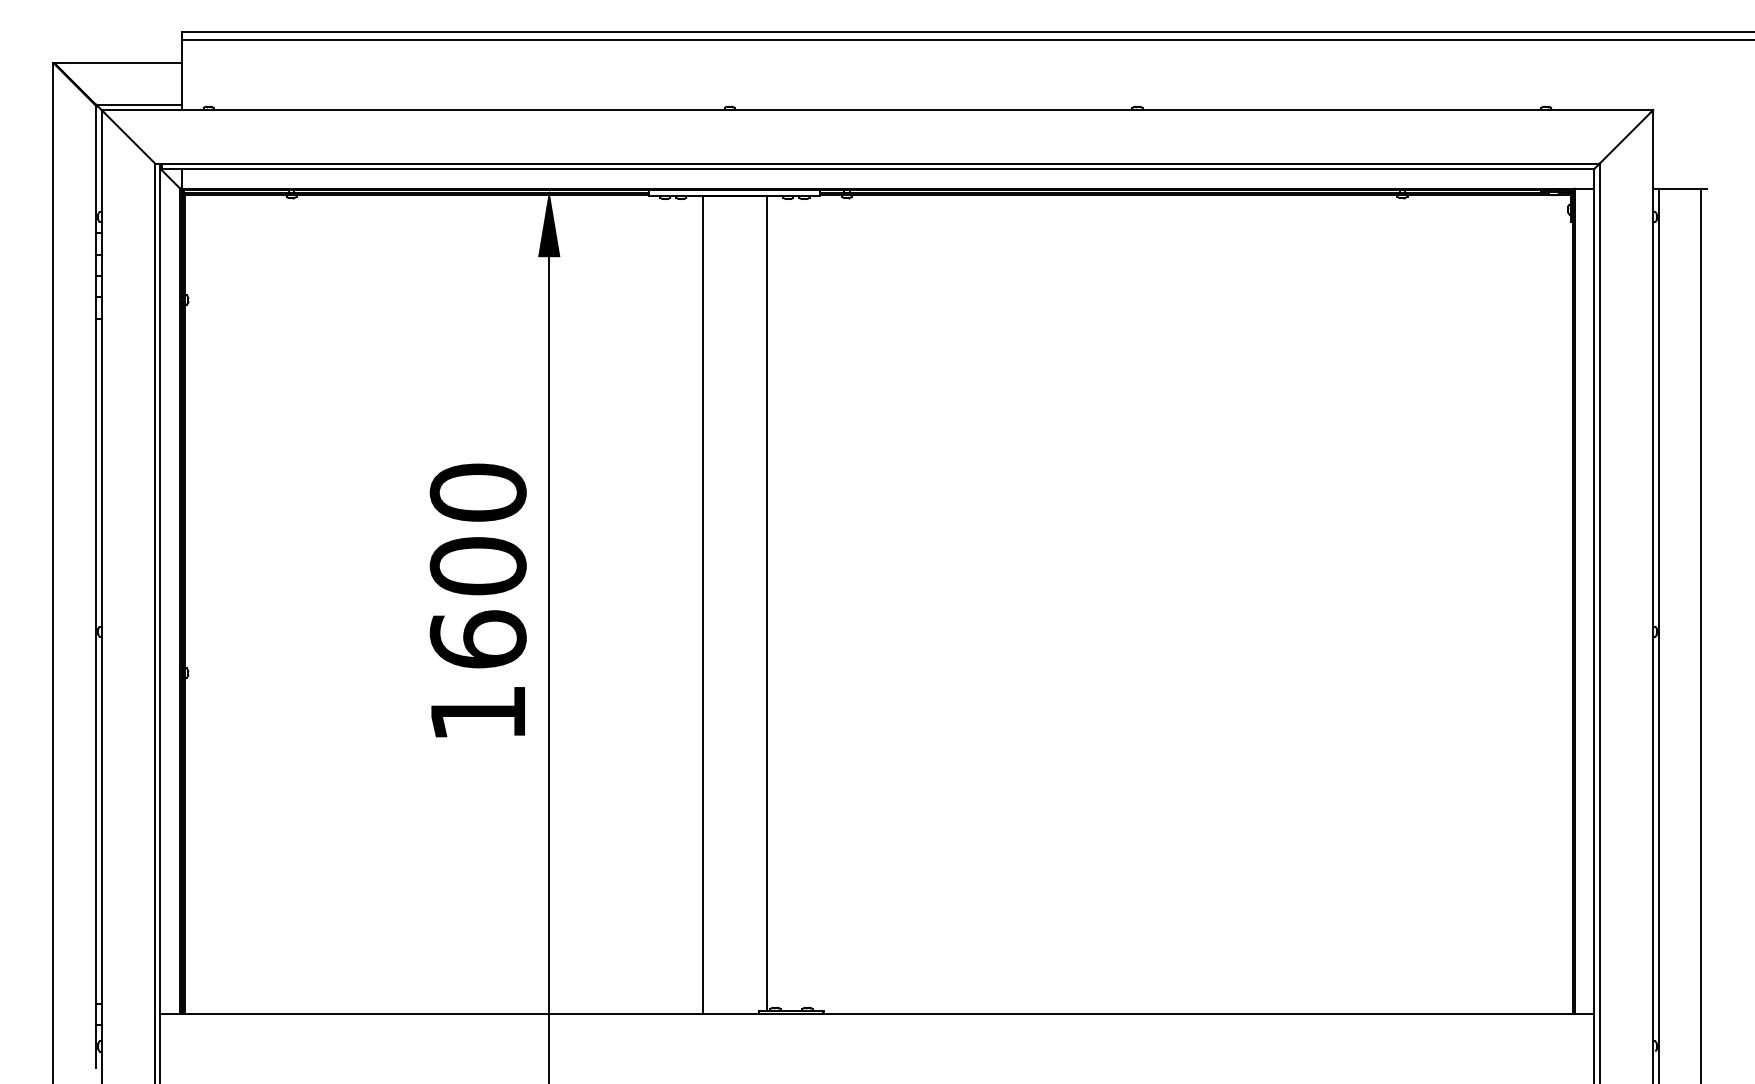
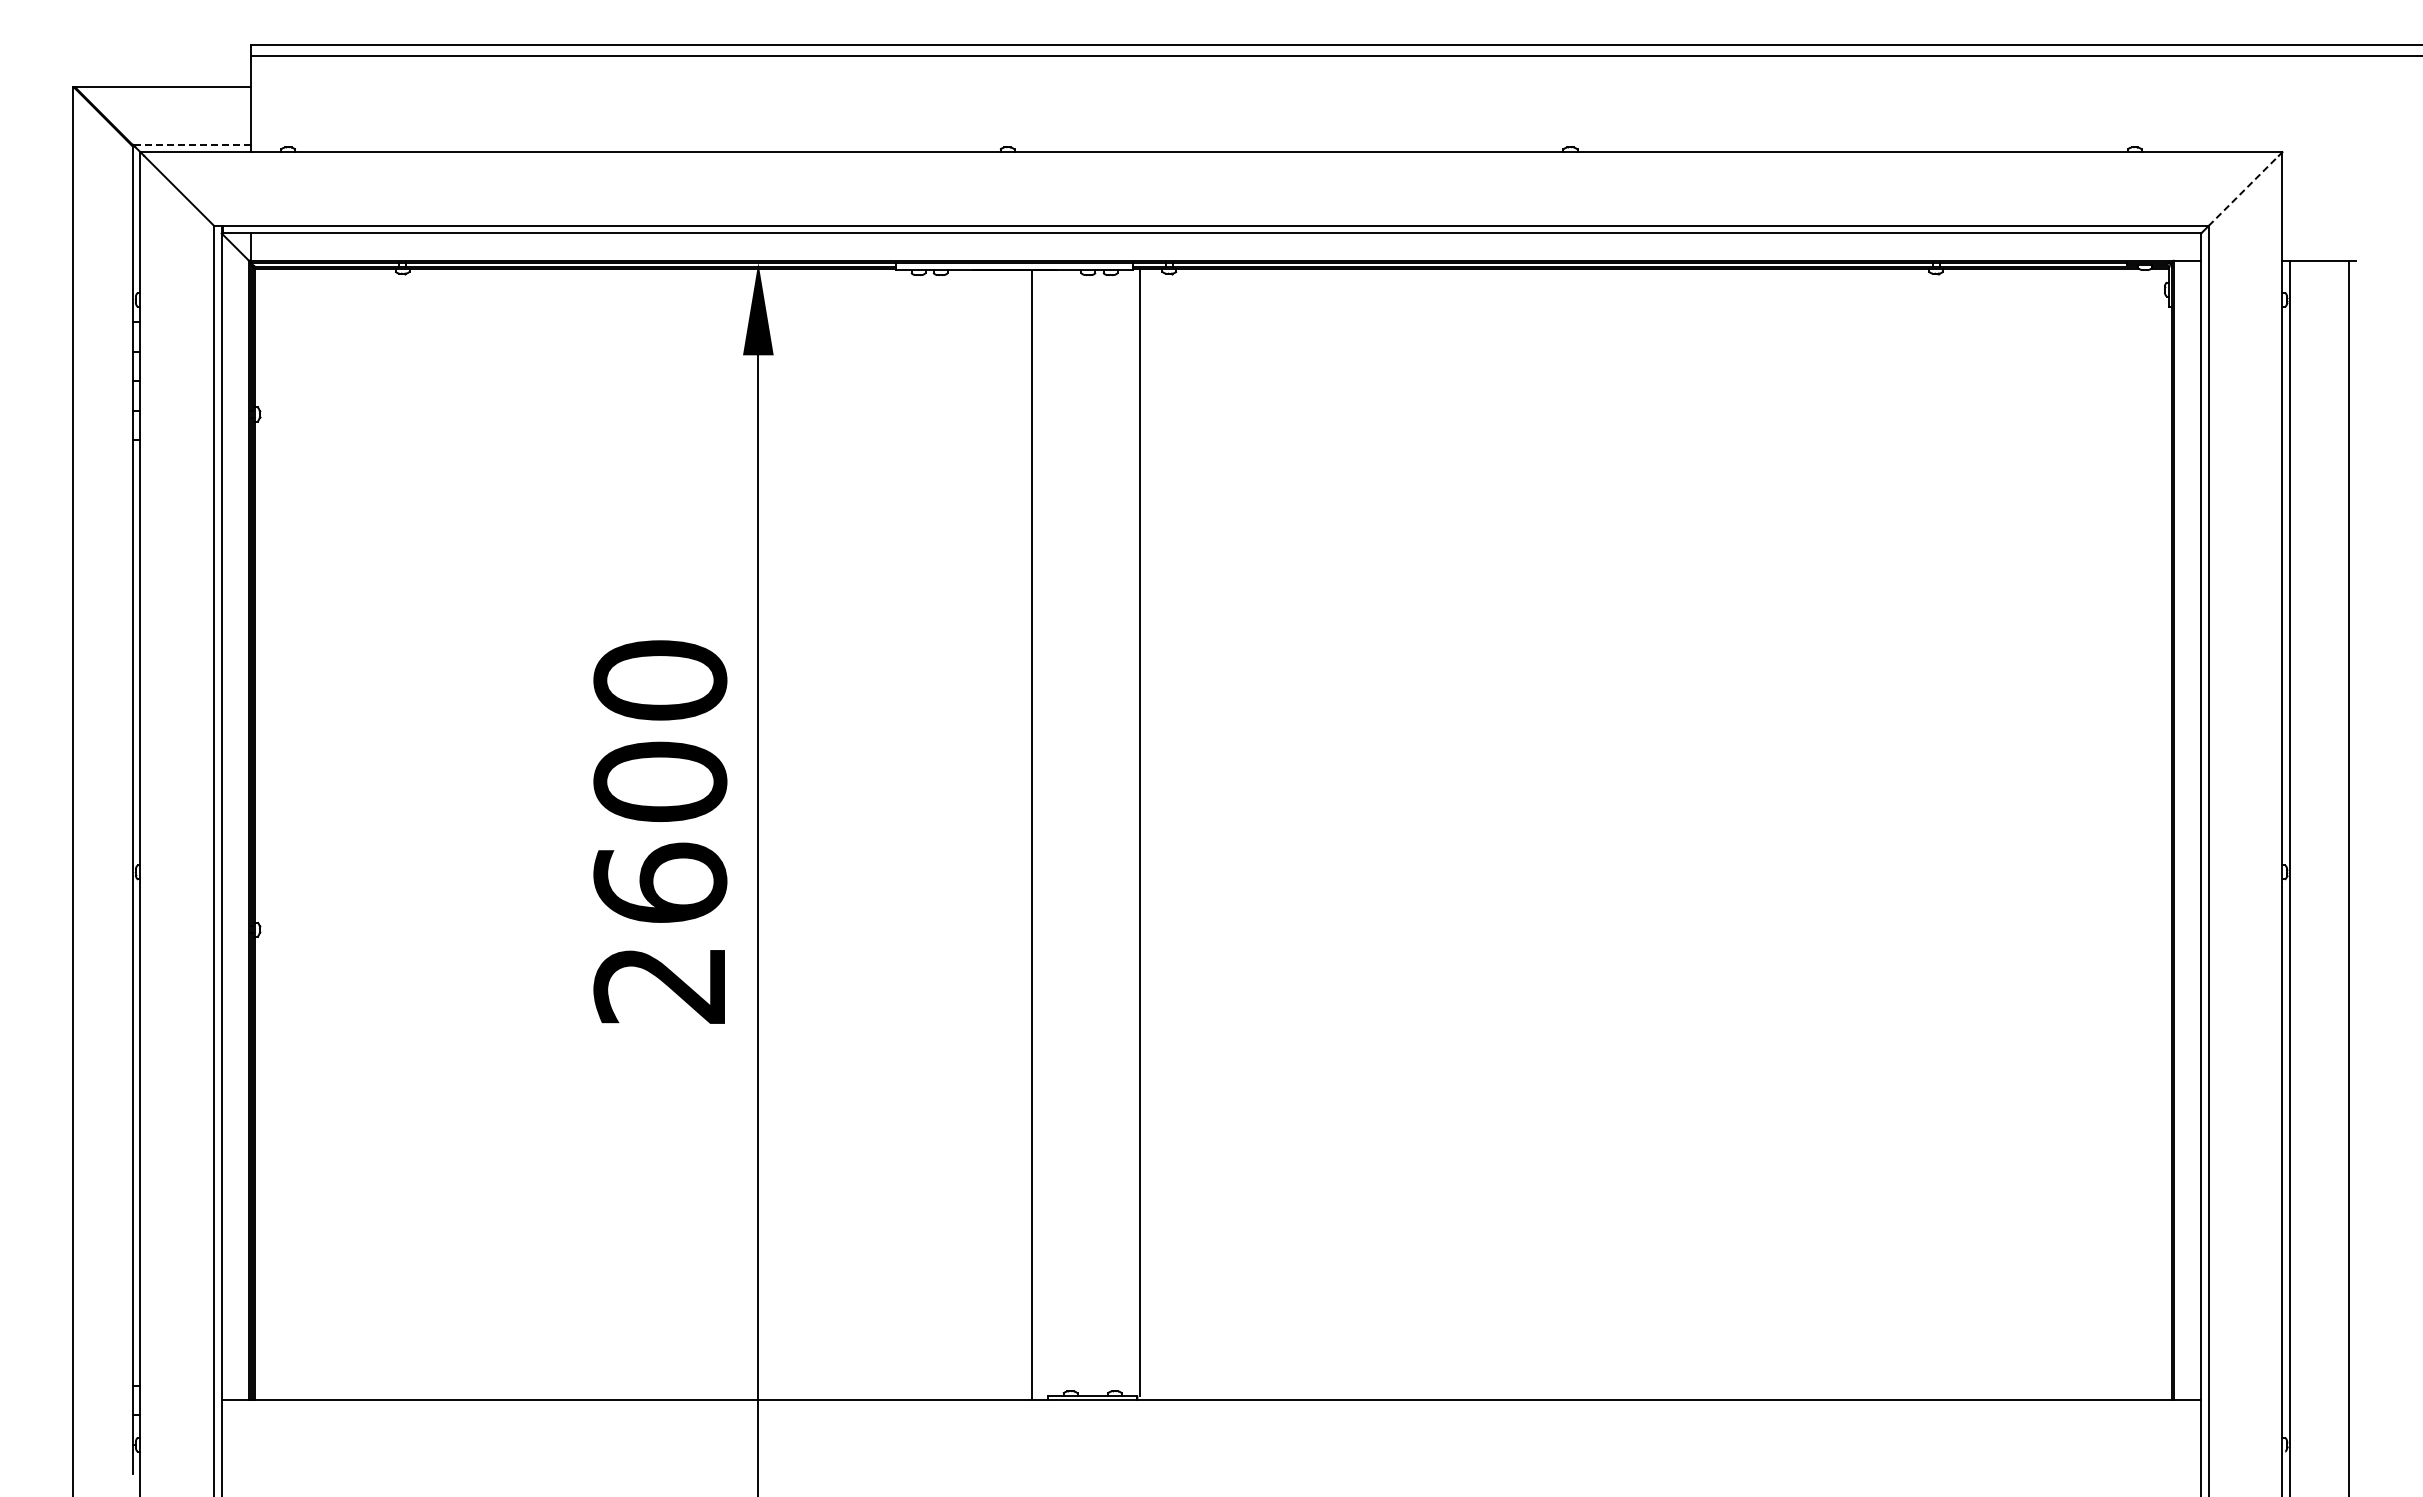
line: (138, 104) -> (191, 144), solid -> dashed
line: (1625, 137) -> (2243, 190), solid -> dashed
line: (766, 603) -> (1139, 833), moved
line: (702, 605) -> (1032, 835), moved
text: (476, 713) -> (658, 985), 1600 -> 2600

